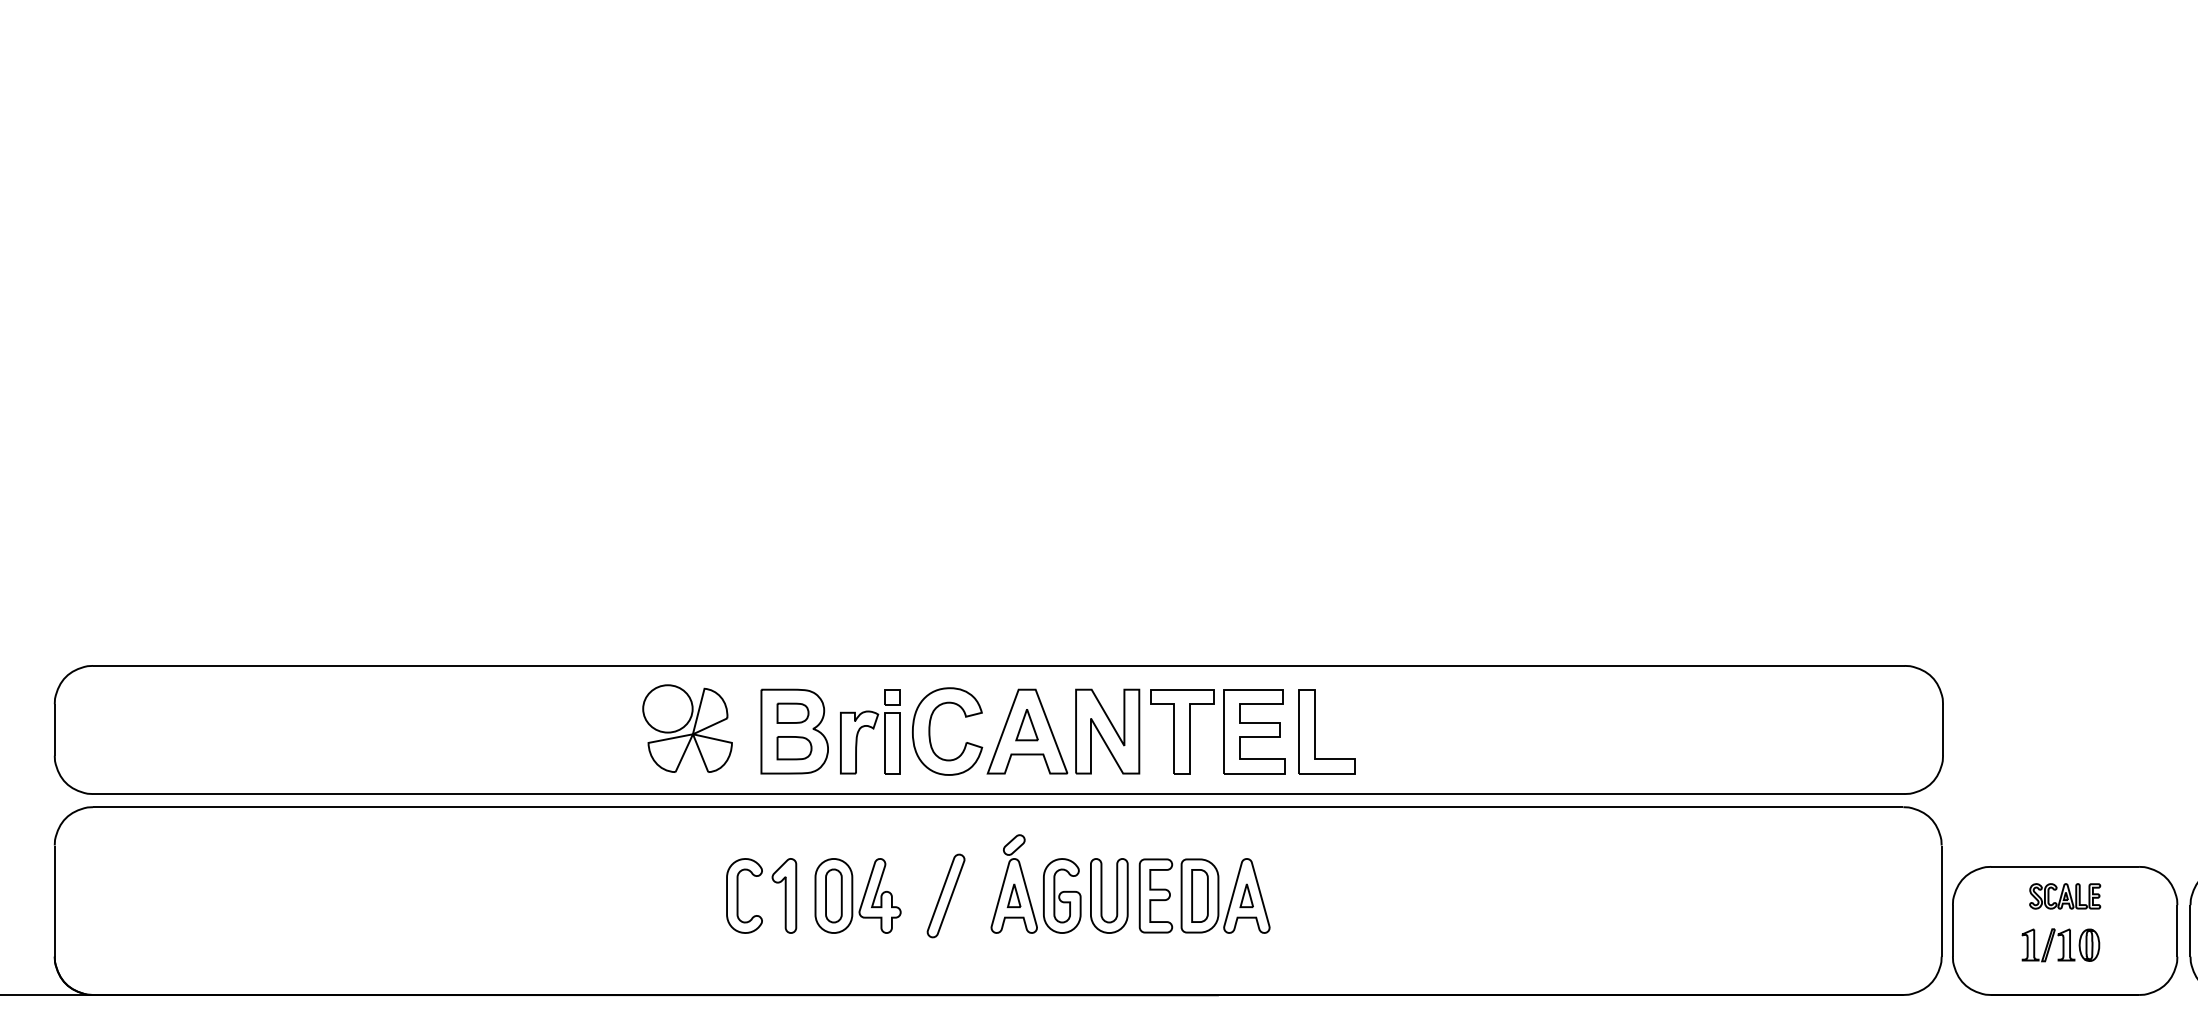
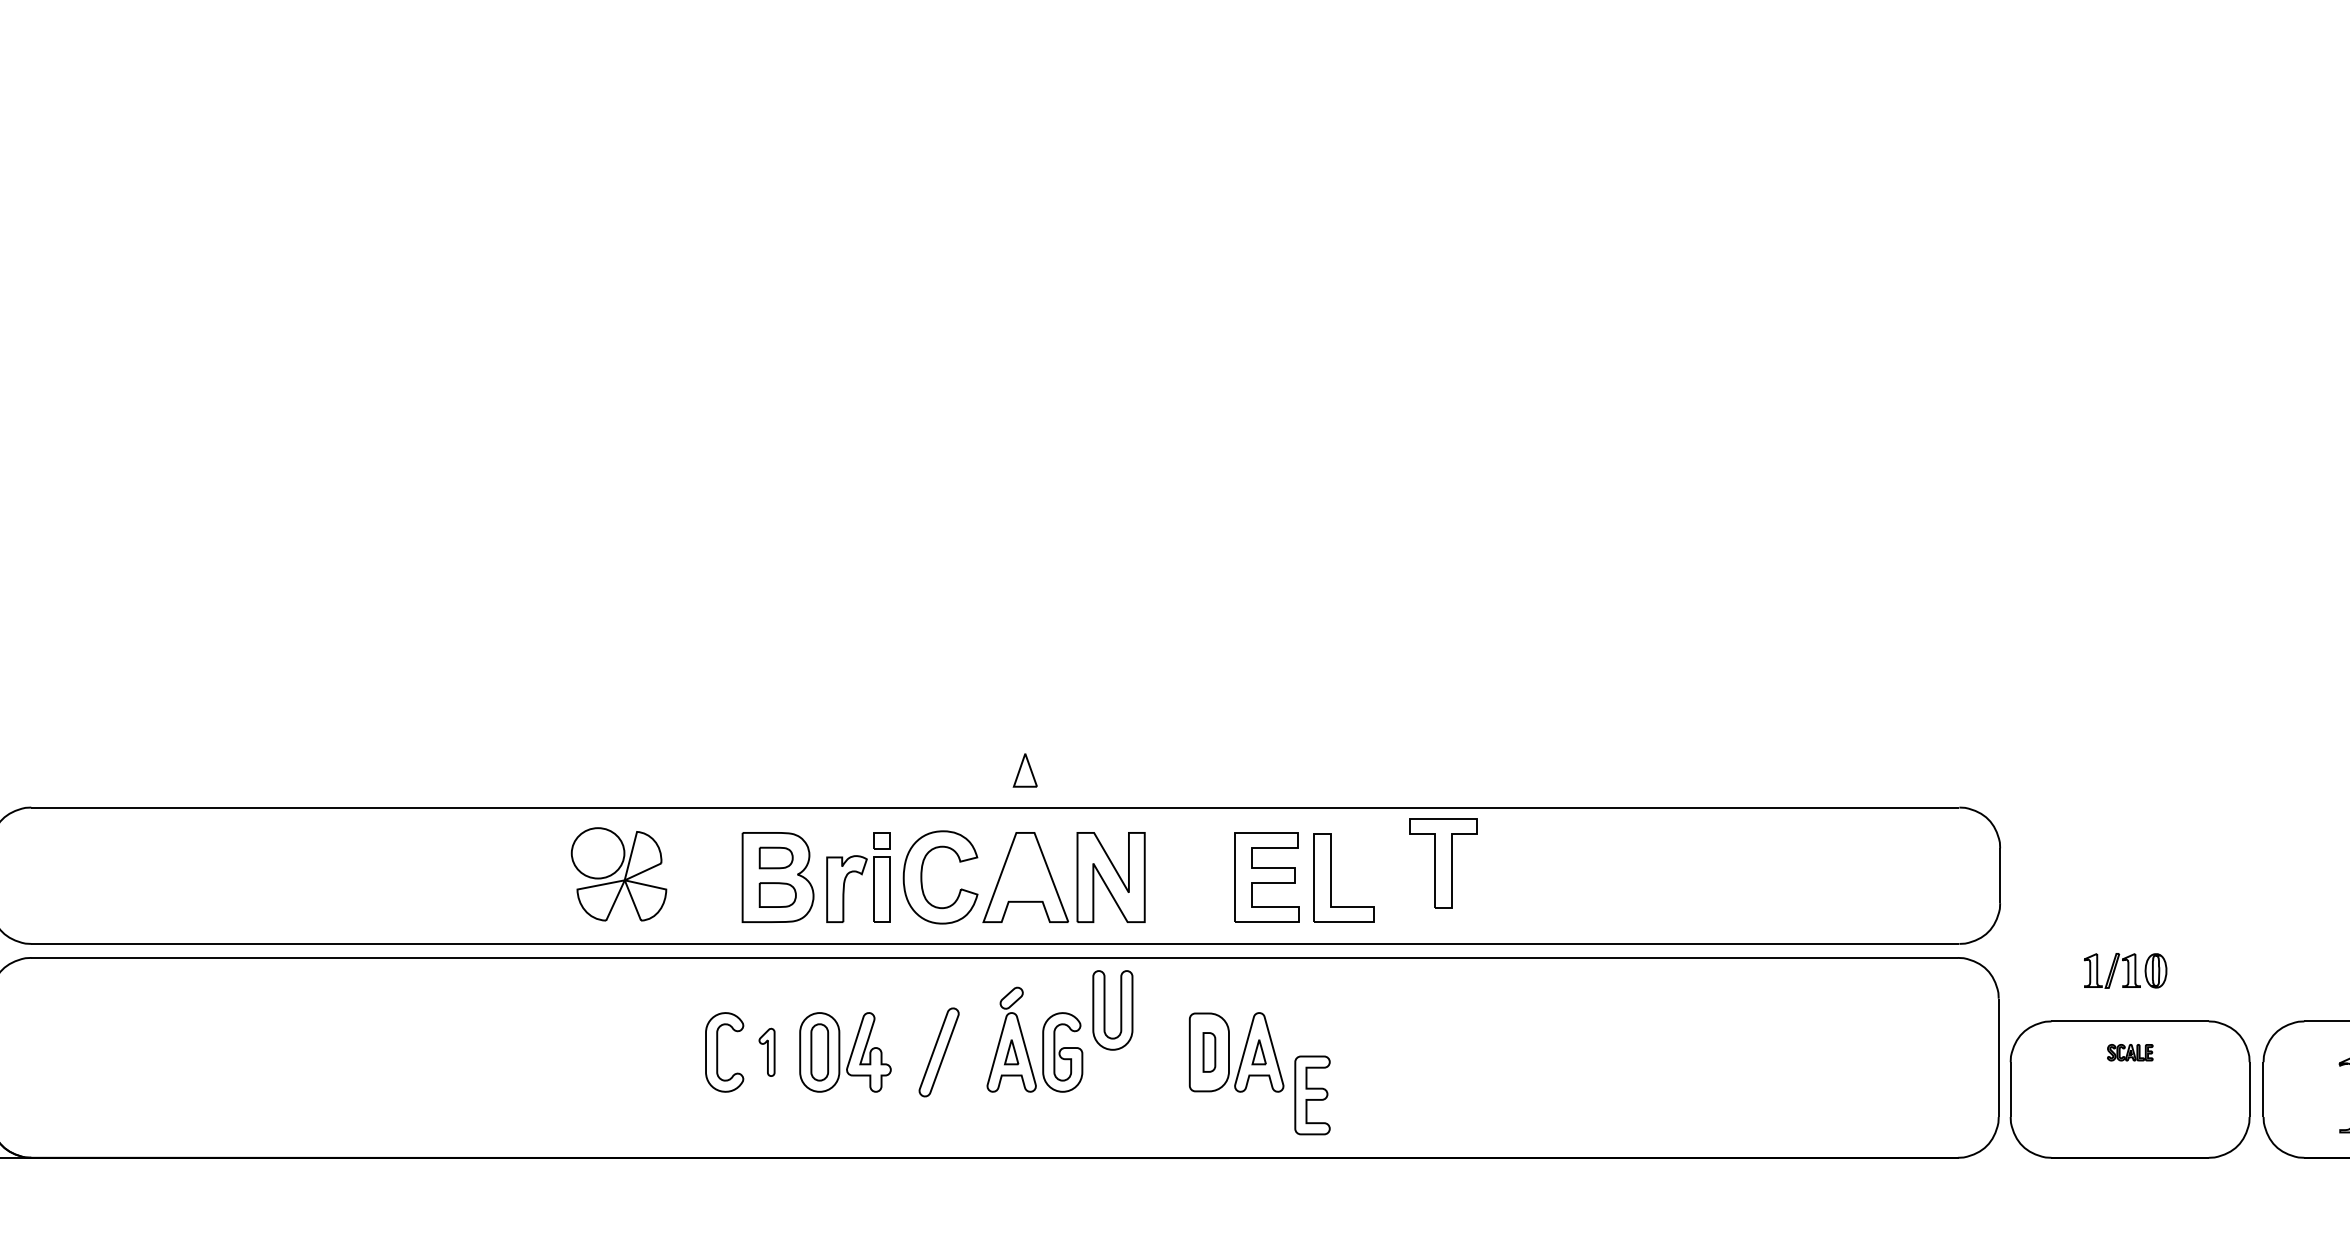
part: (1026, 725) -> (1024, 770), moved
part: (687, 728) -> (618, 874), moved
part: (1182, 731) -> (1443, 863), moved
part: (783, 896) -> (766, 1052), size x0.6
part: (1102, 896) -> (1105, 1010), moved
part: (1155, 896) -> (1312, 1095), moved
part: (1200, 896) -> (1209, 1052), size x0.7
part: (2065, 896) -> (2130, 1052), size x0.6
part: (2060, 944) -> (2125, 970), moved

